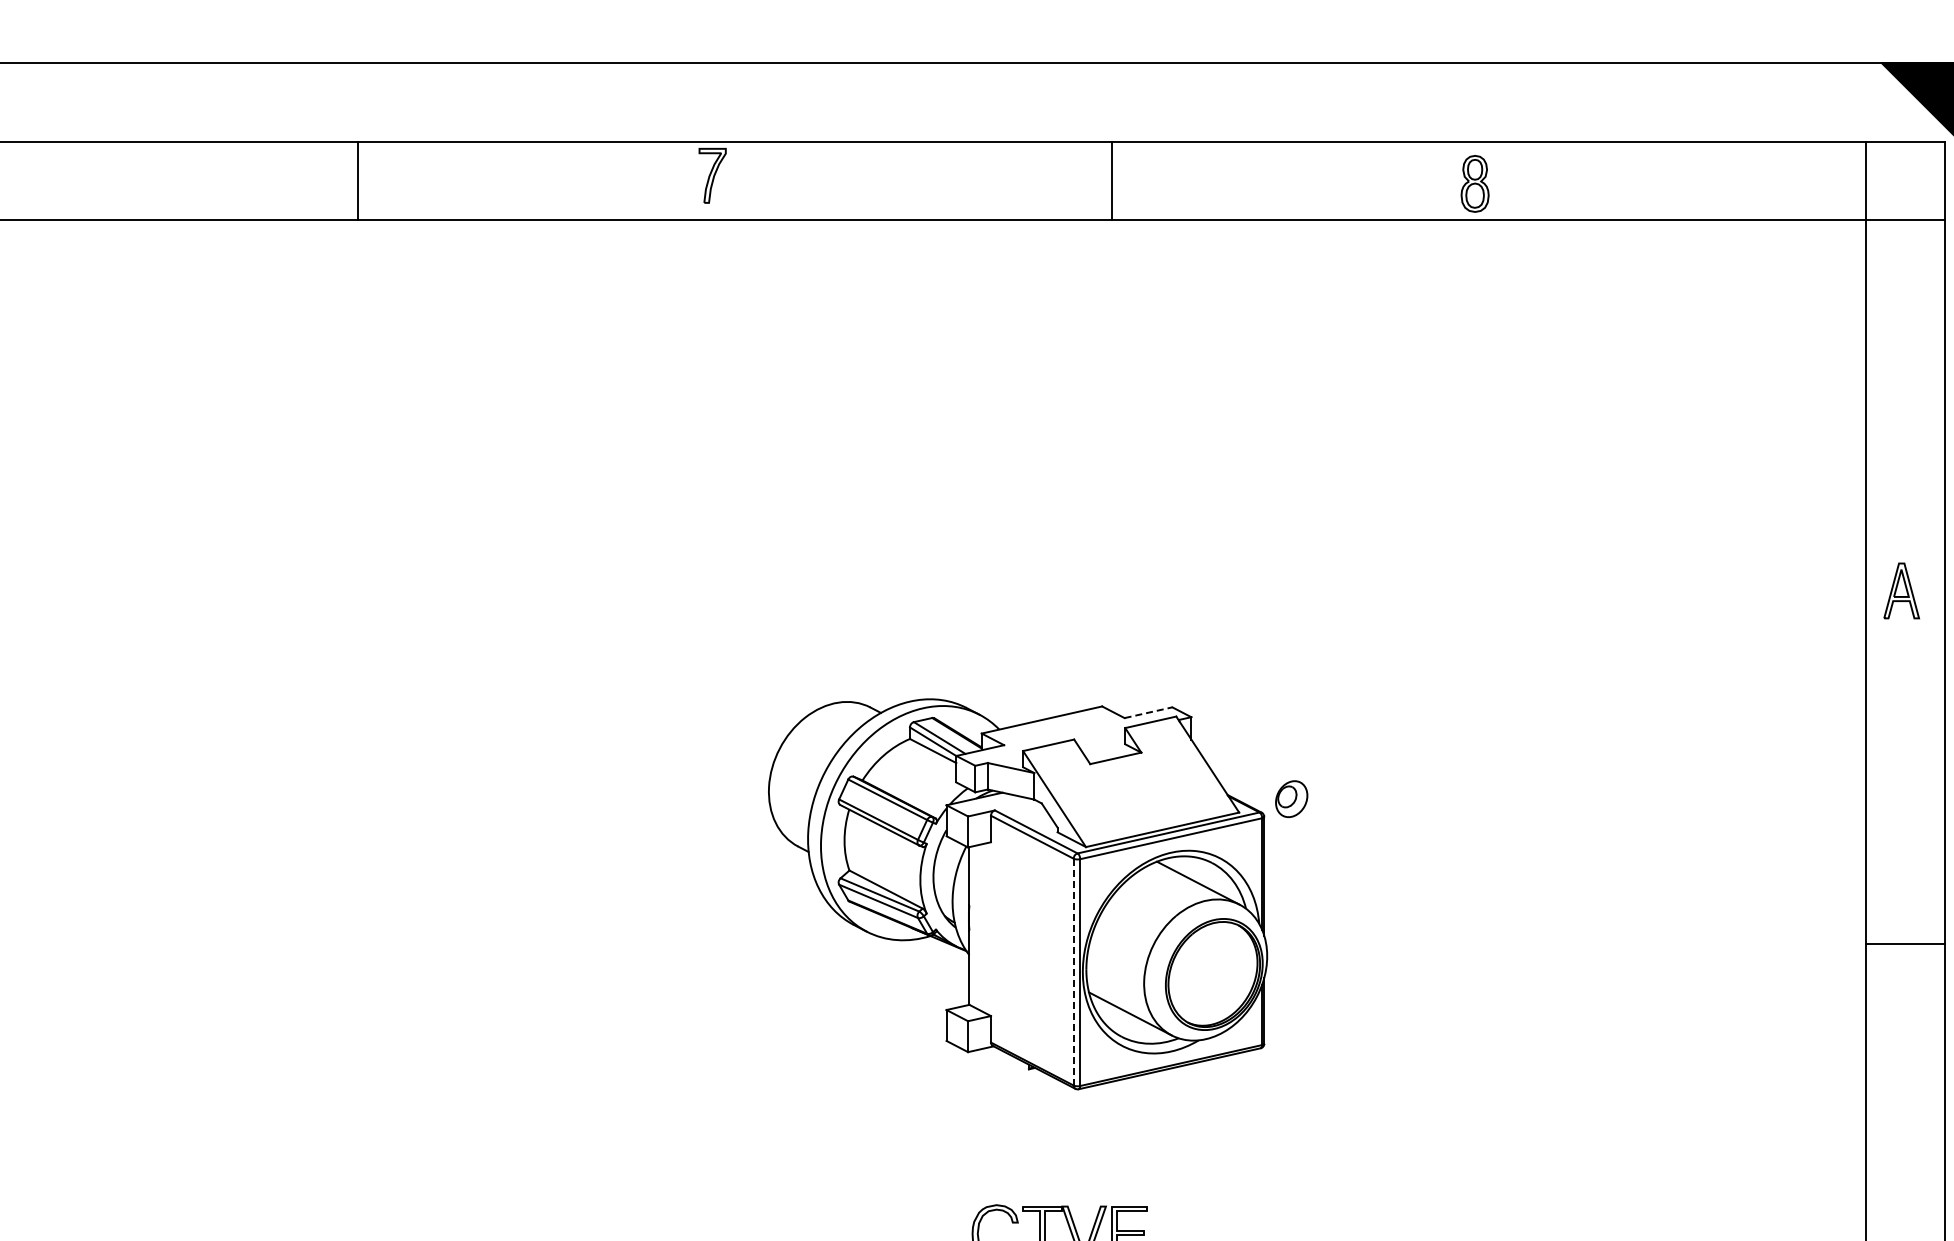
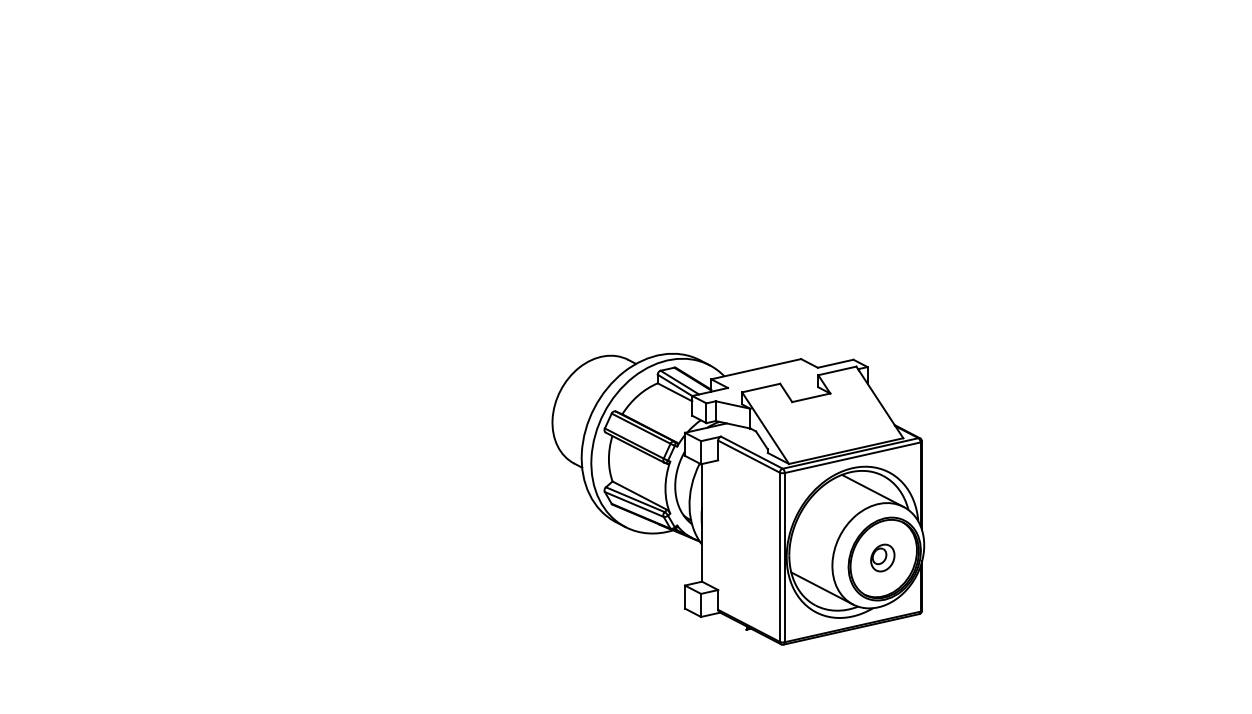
line: (1149, 712) -> (836, 363), dashed -> solid
part: (1291, 799) -> (882, 558), moved
line: (1073, 972) -> (779, 557), dashed -> solid

